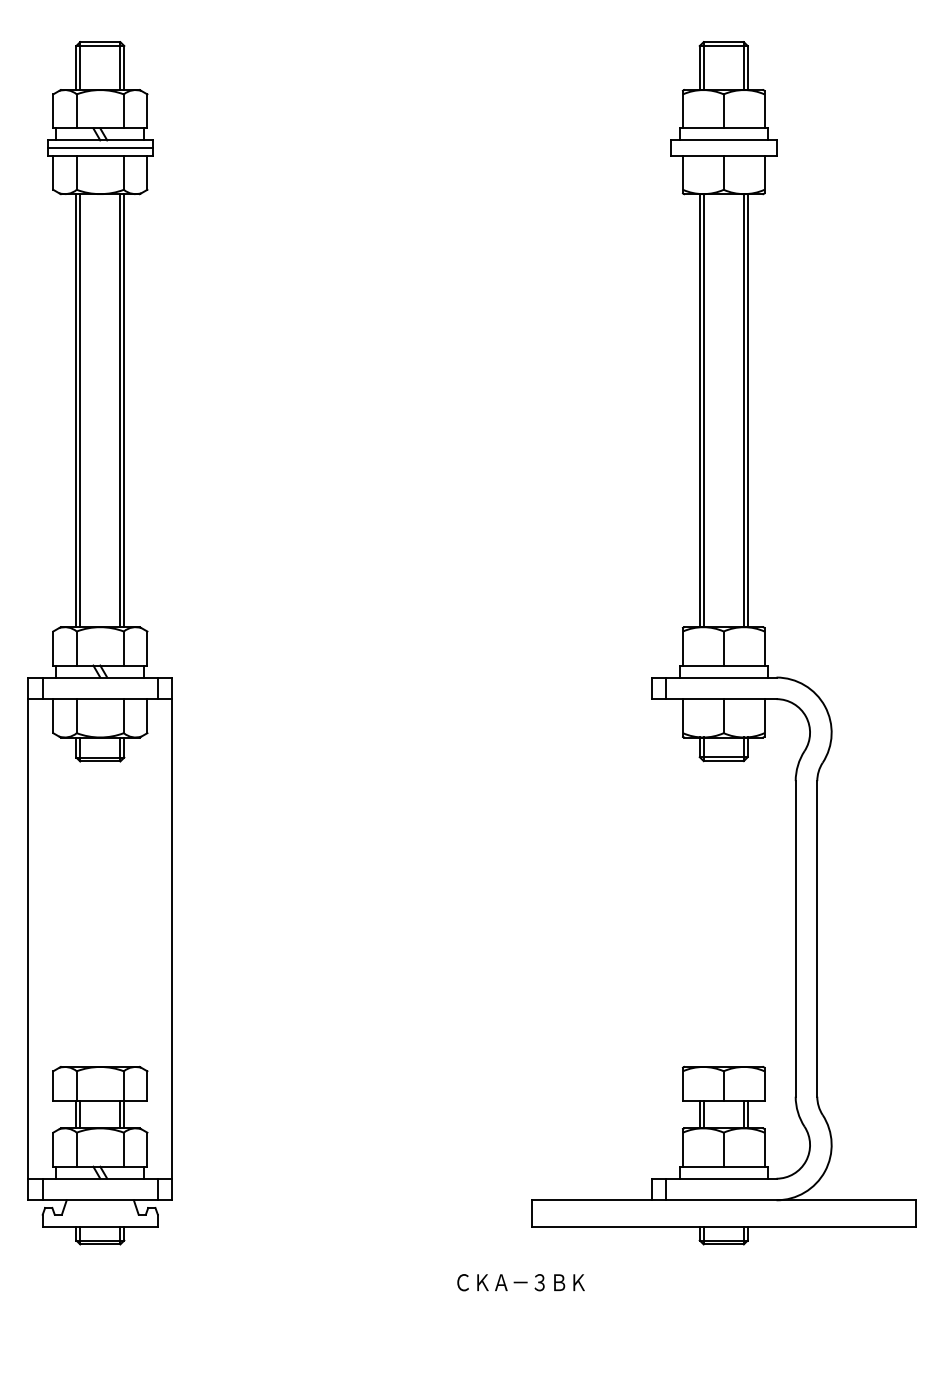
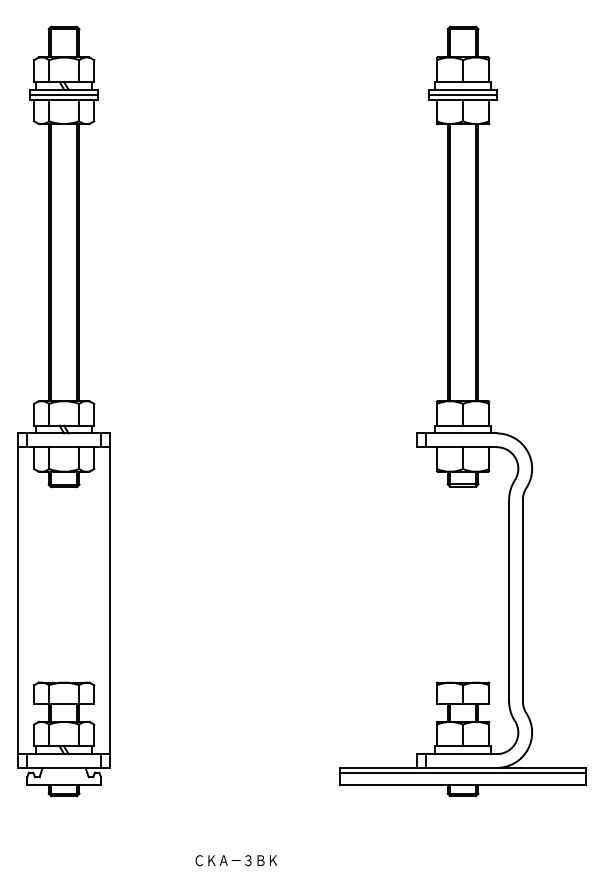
line: (722, 147) -> (462, 94), added
line: (722, 1207) -> (462, 772), added
text: (521, 1282) -> (236, 860), moved

